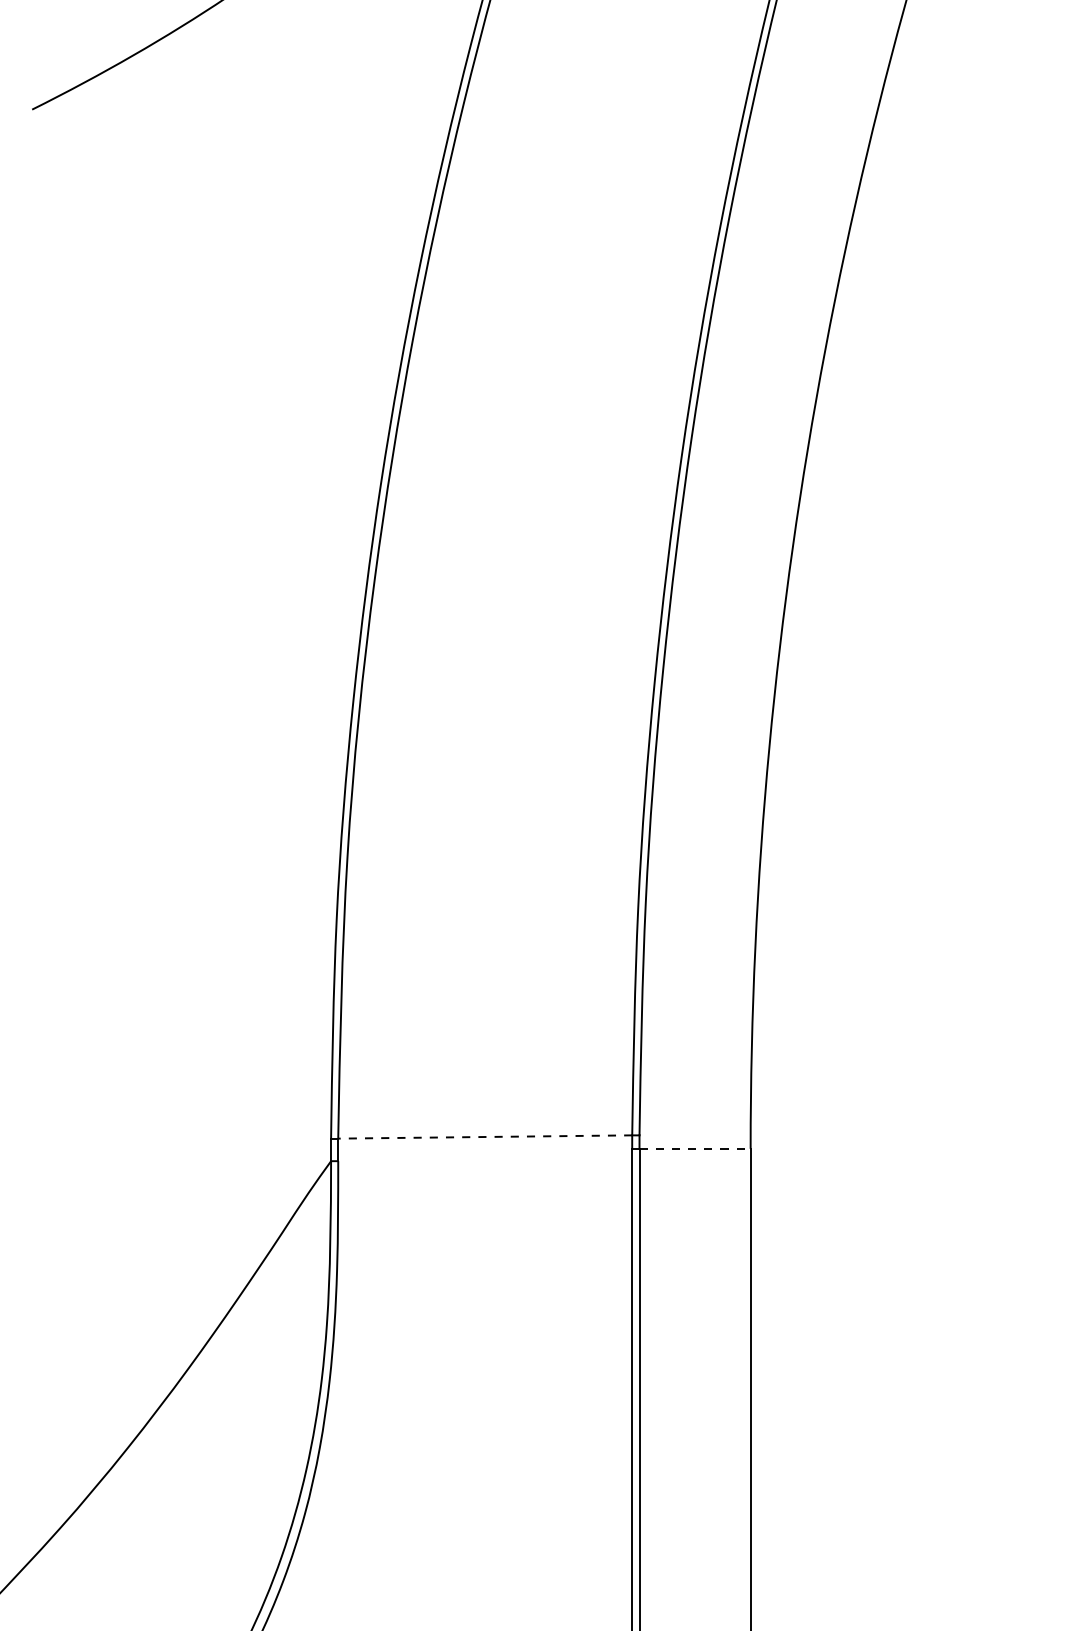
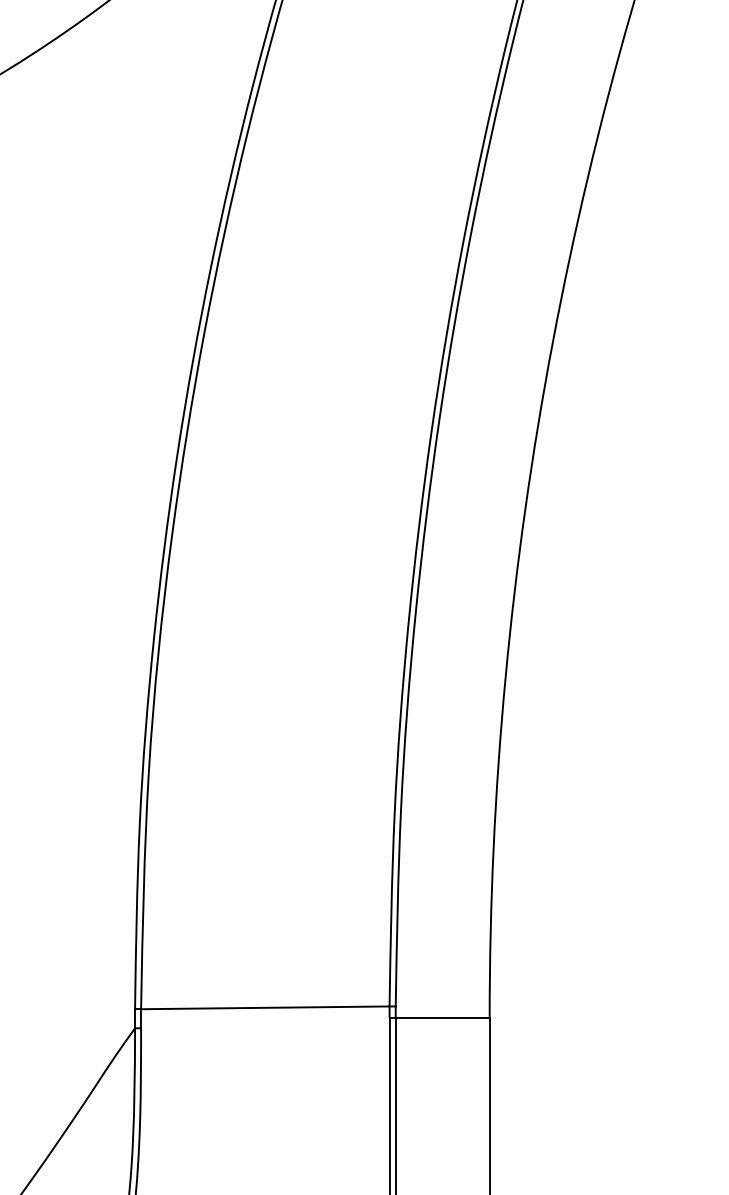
line: (486, 1136) -> (266, 1007), dashed -> solid
line: (695, 1148) -> (443, 1017), dashed -> solid

